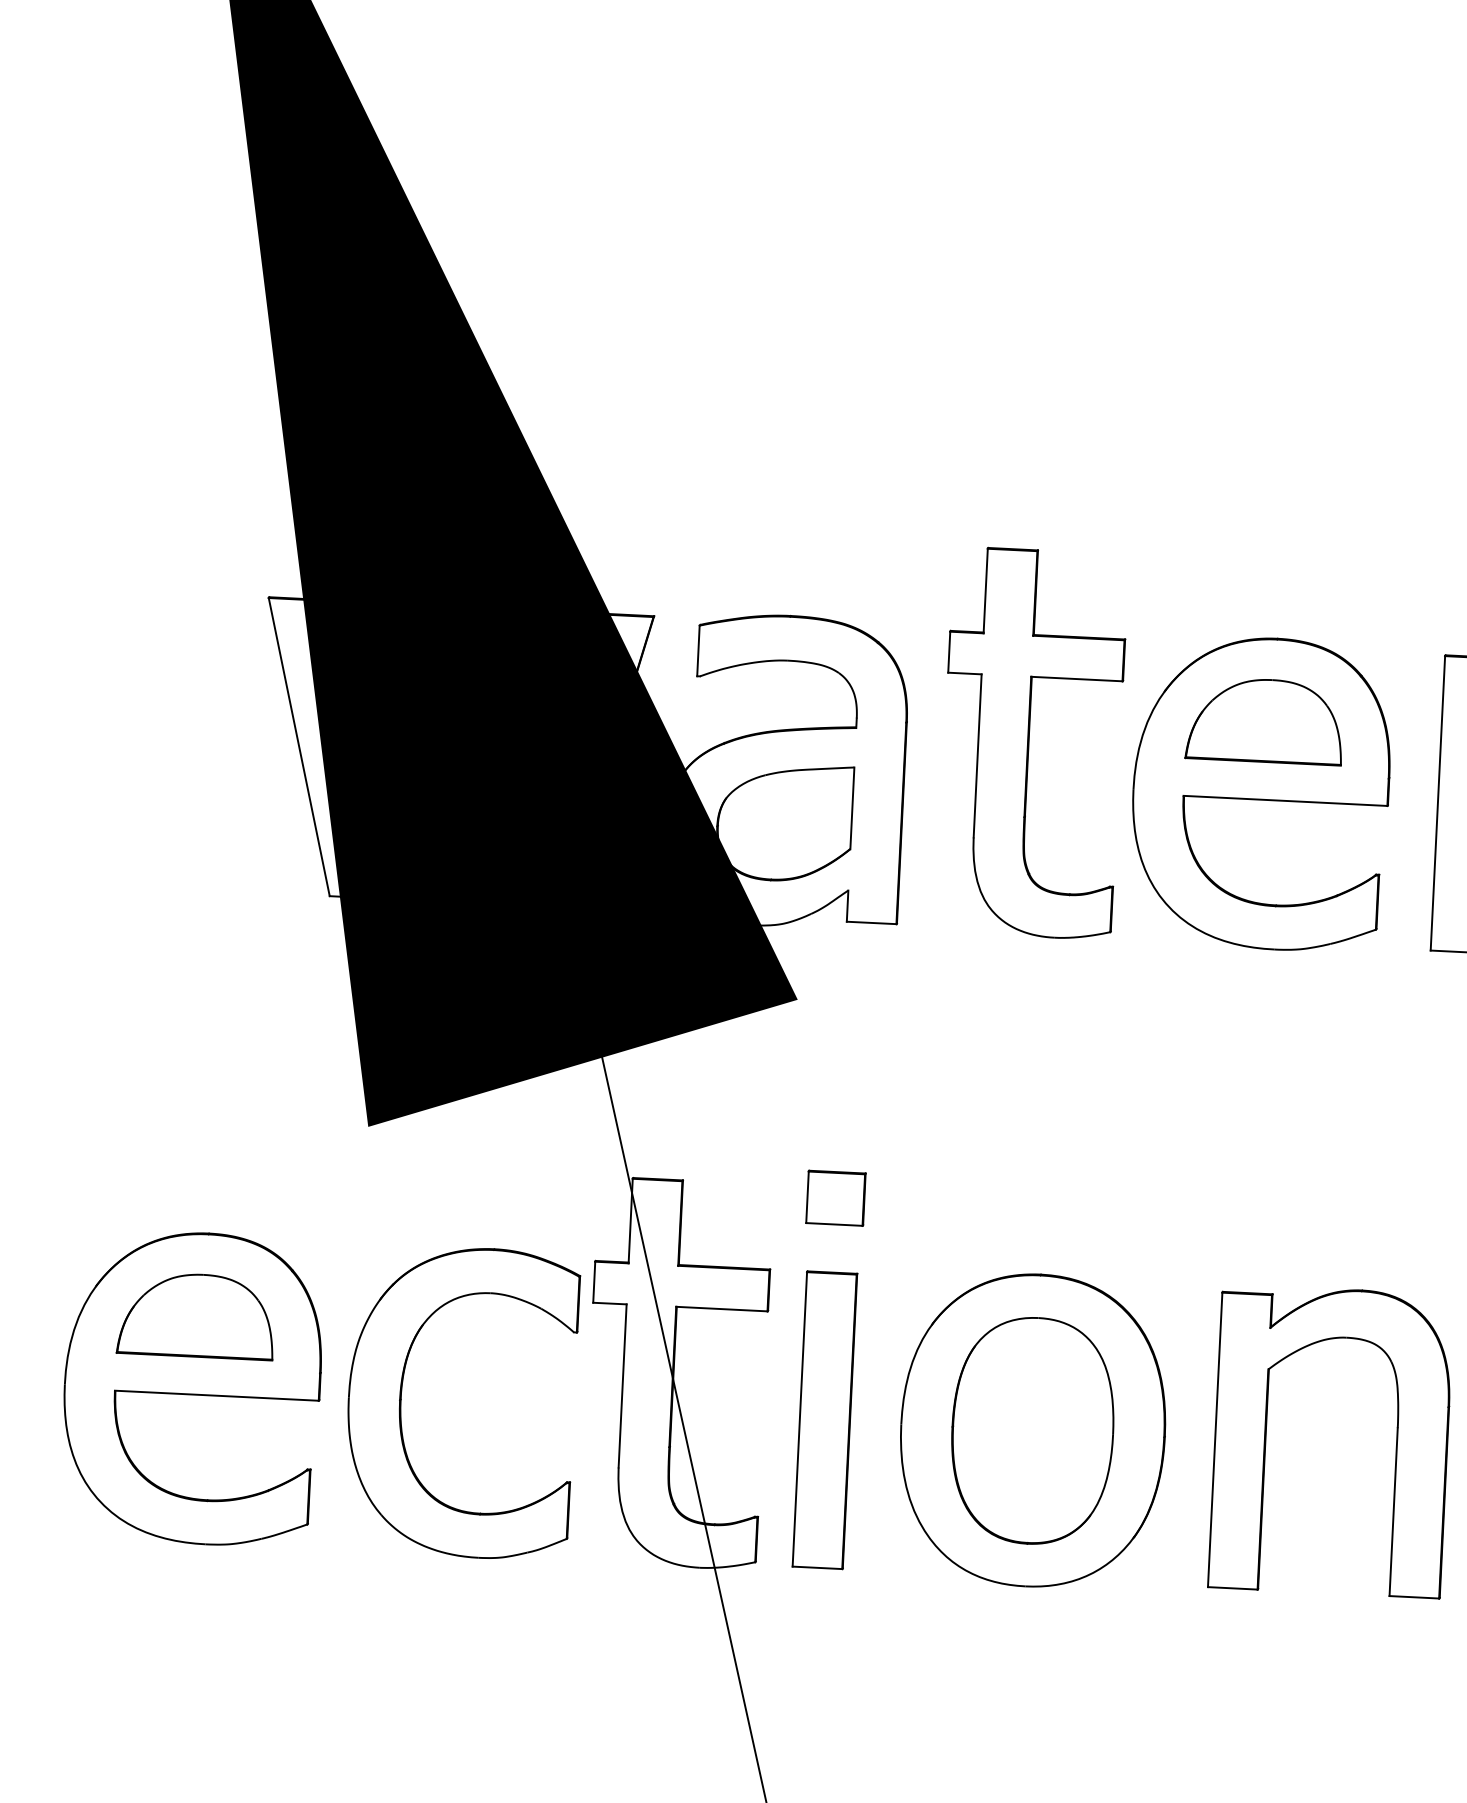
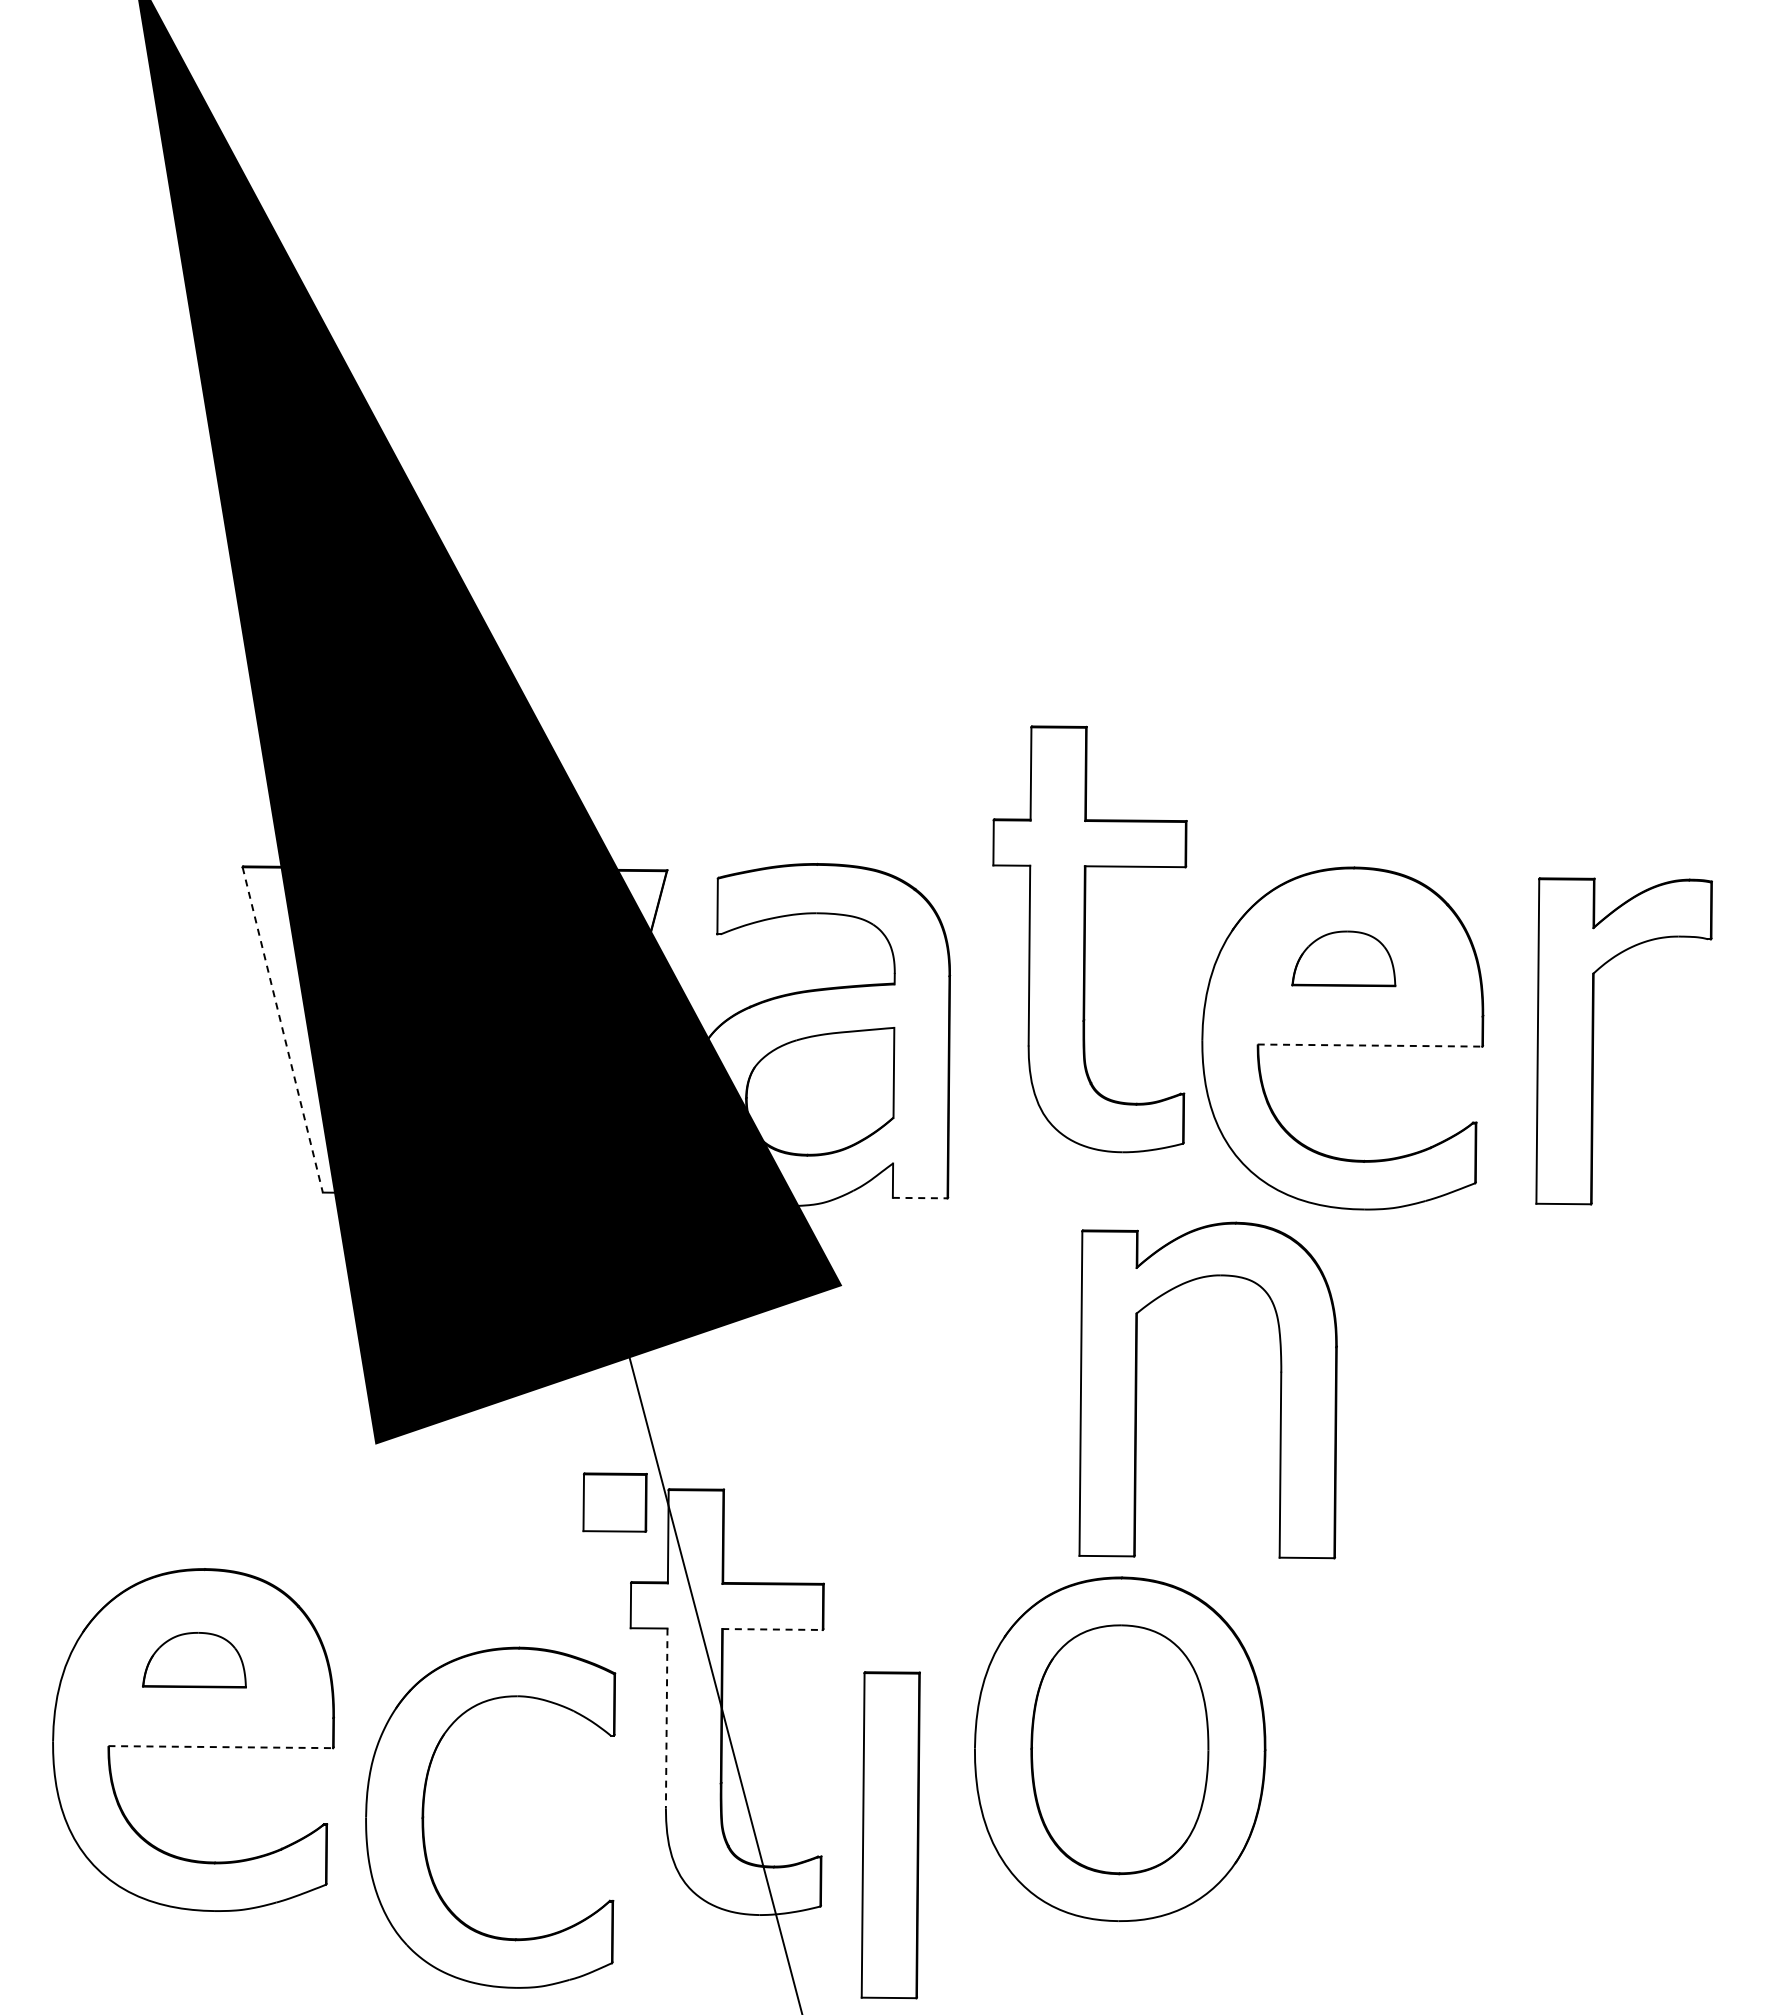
part: (1264, 720) -> (1343, 958), size x0.6
part: (1032, 743) -> (1089, 939), moved
line: (299, 746) -> (282, 1029), solid -> dashed
line: (1285, 800) -> (1370, 1045), solid -> dashed
line: (871, 923) -> (920, 1198), solid -> dashed
part: (835, 1198) -> (614, 1502), moved
line: (721, 1309) -> (772, 1629), solid -> dashed
part: (196, 1315) -> (194, 1659), size x0.6
line: (622, 1385) -> (666, 1718), solid -> dashed
line: (217, 1396) -> (221, 1747), solid -> dashed
part: (401, 1399) -> (424, 1817), moved
part: (824, 1420) -> (890, 1835), moved
part: (1266, 1439) -> (1137, 1390), moved

